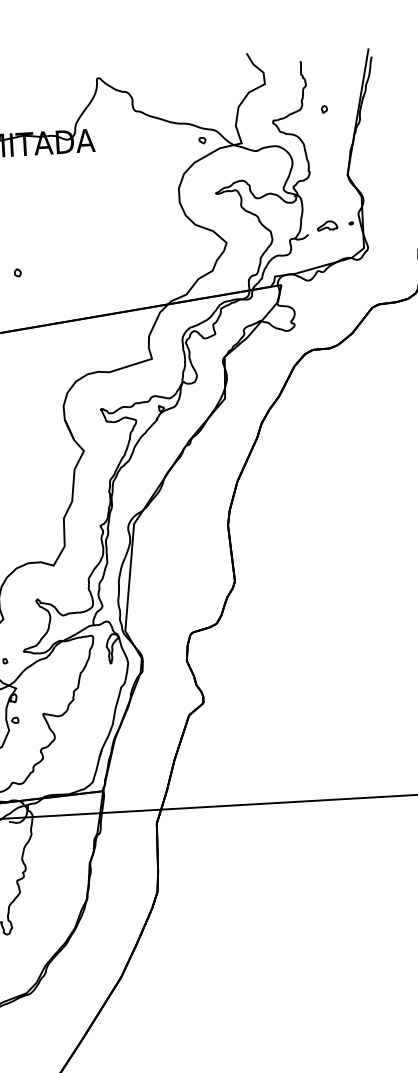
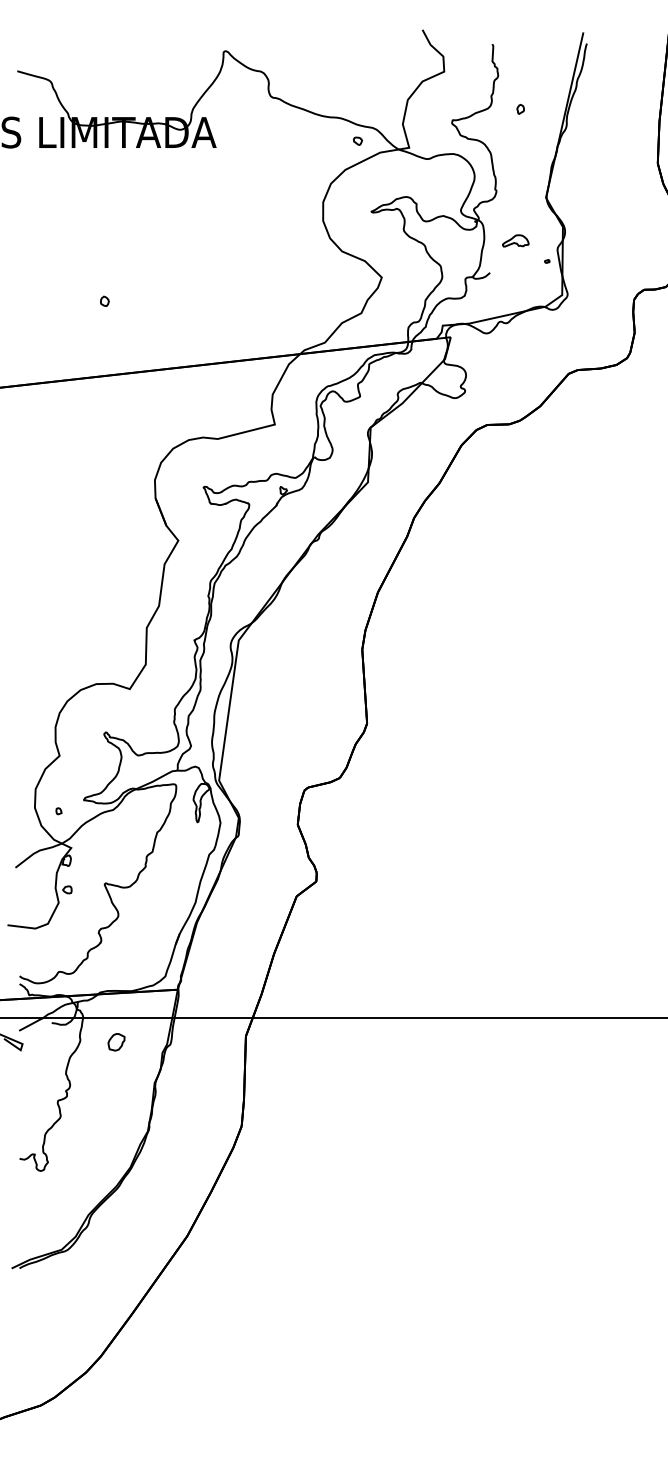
part: (327, 225) -> (515, 240), moved
part: (59, 833) -> (116, 1042), added

